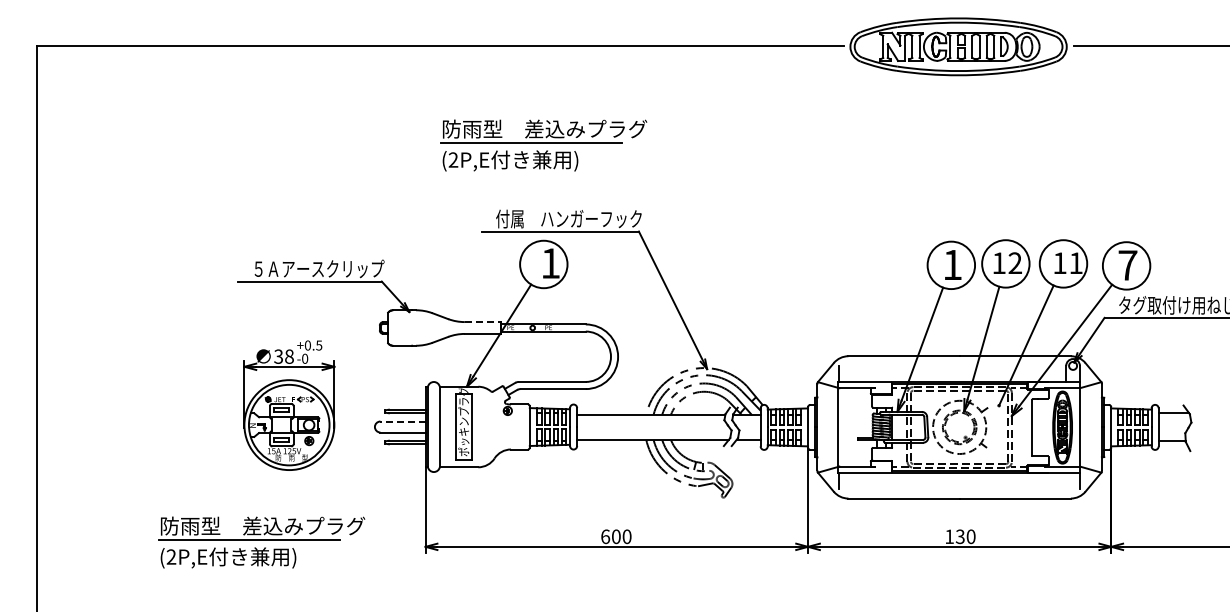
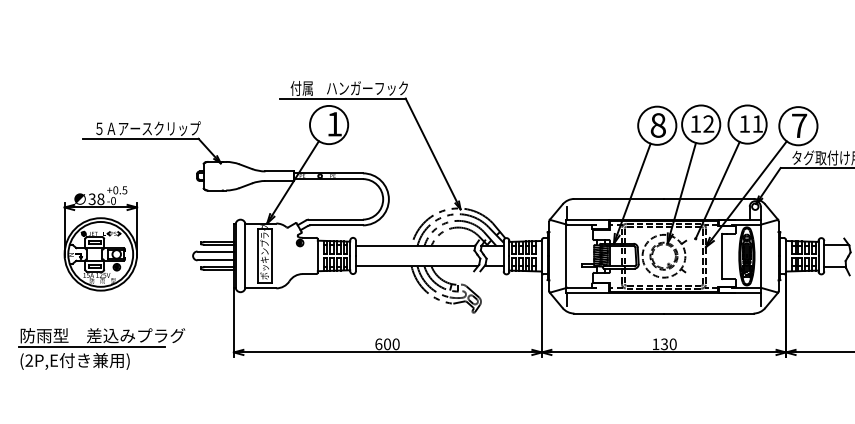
part: (543, 145) -> (328, 29), removed
text: (952, 264) -> (658, 125), 1 -> 8
line: (482, 322) -> (279, 171), dashed -> solid
part: (289, 405) -> (100, 238), moved
line: (403, 421) -> (216, 251), dashed -> solid

